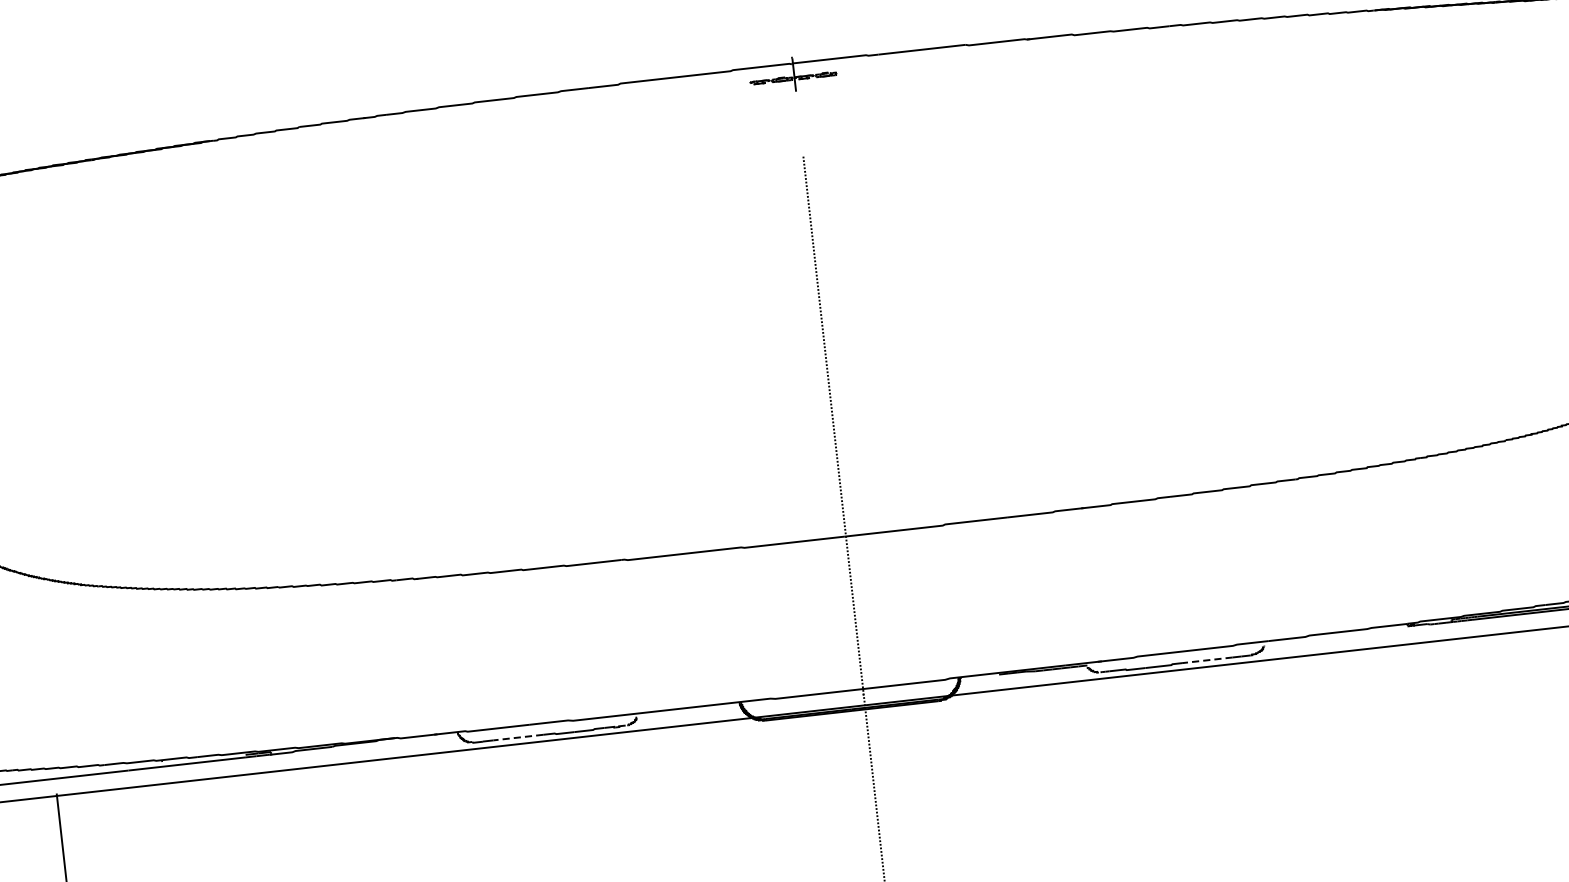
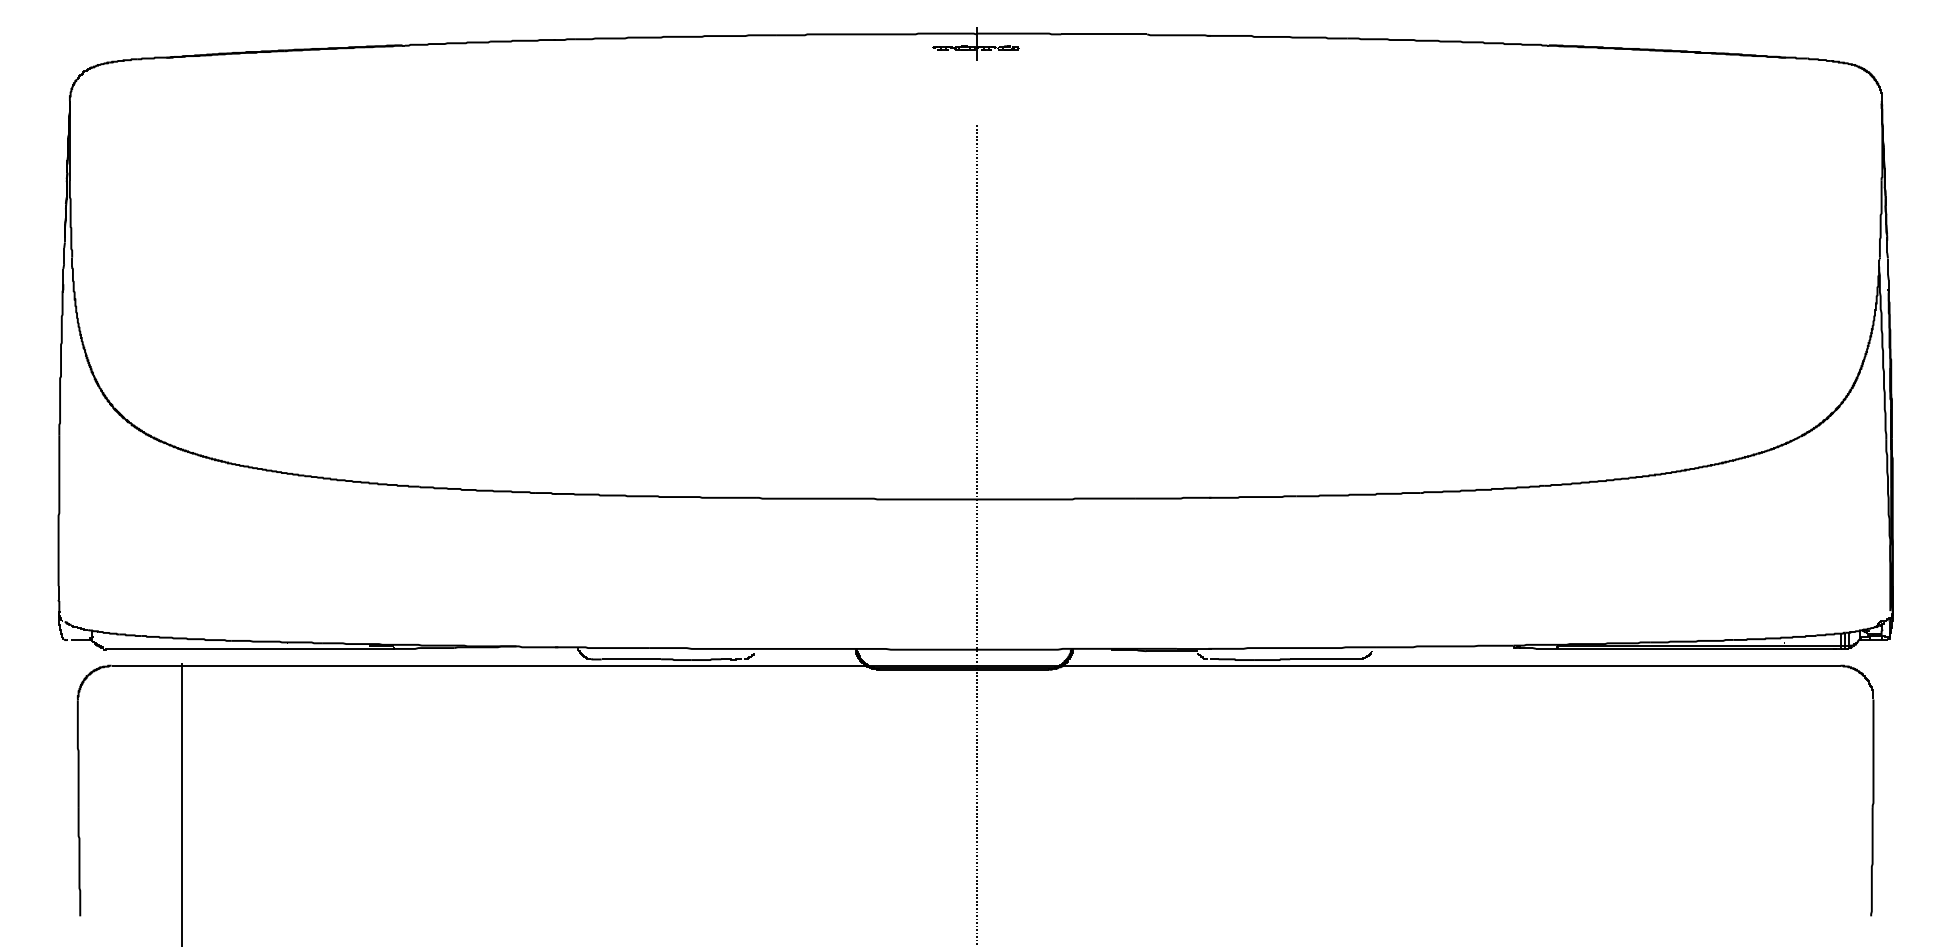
line: (1207, 660) -> (1315, 659), dashed -> solid
line: (518, 737) -> (636, 659), dashed -> solid

